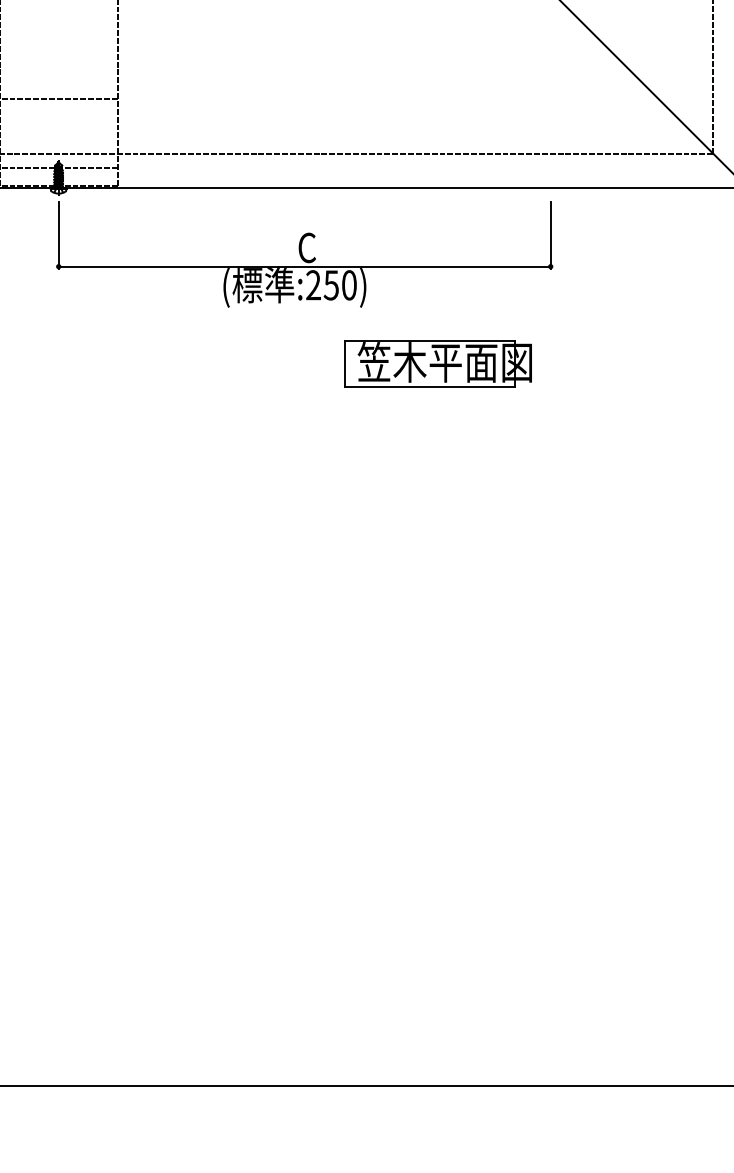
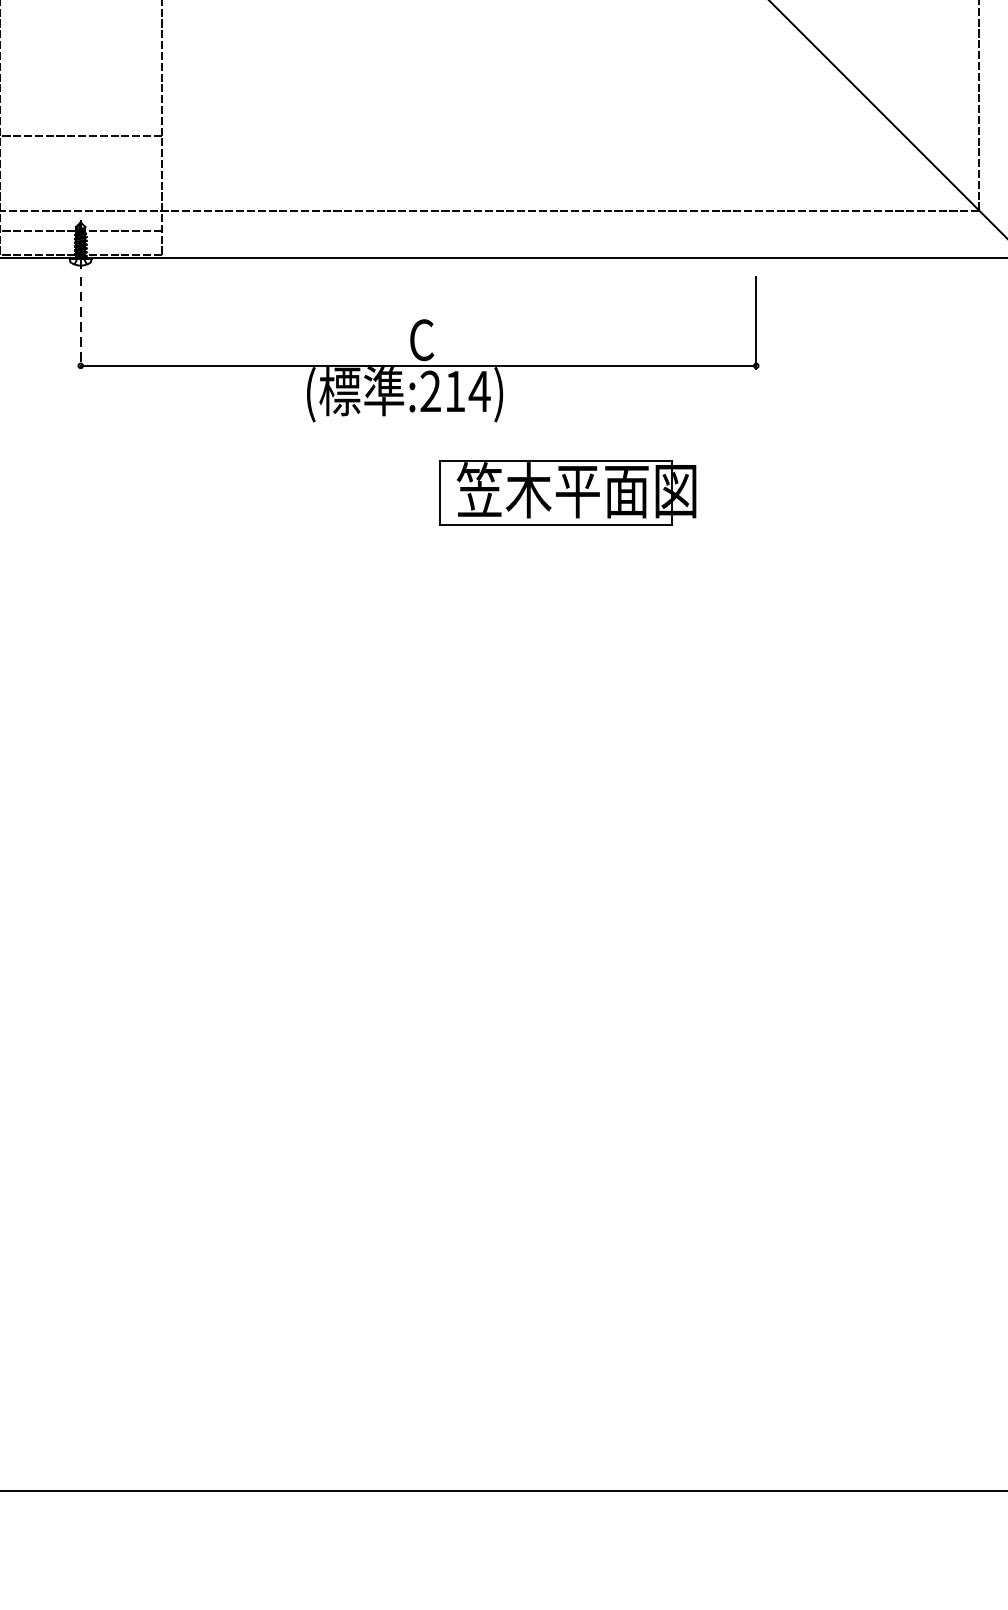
line: (58, 235) -> (80, 323), solid -> dashed
text: (340, 285) -> (467, 391), :250) -> :214)
part: (437, 363) -> (566, 491), moved

